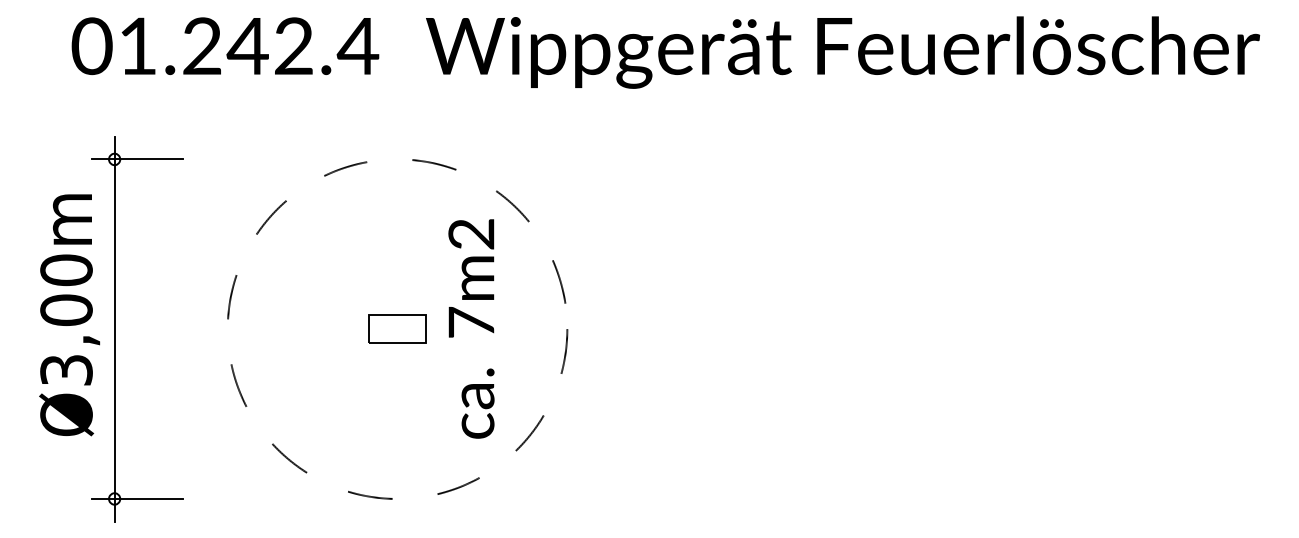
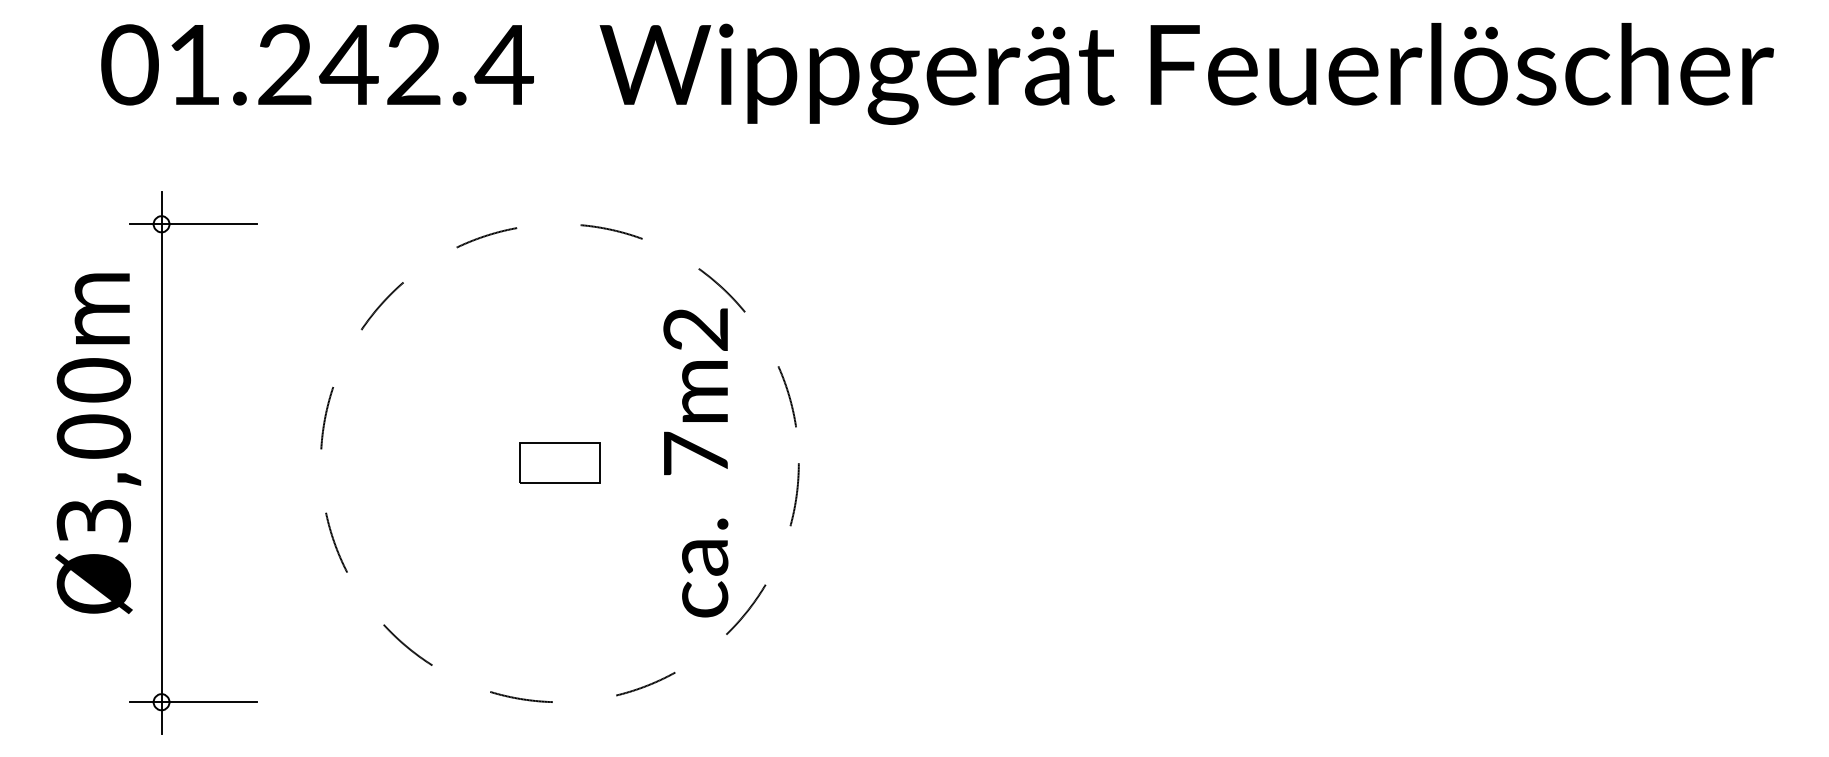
text: (471, 328) -> (695, 462), moved

